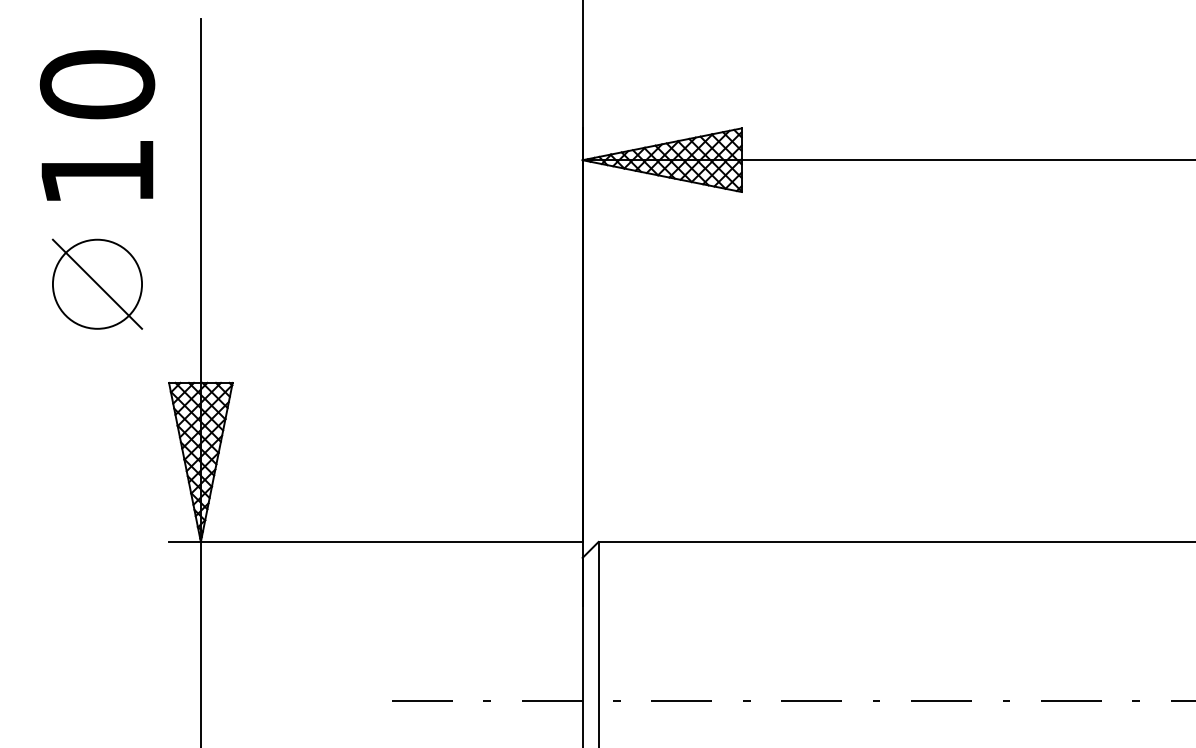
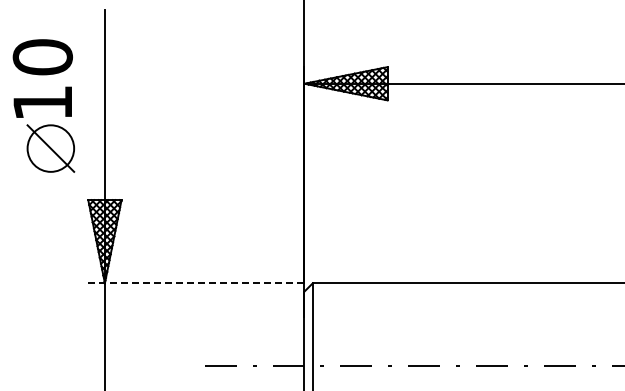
text: (96, 125) -> (42, 78), moved
line: (376, 542) -> (196, 283), solid -> dashed

